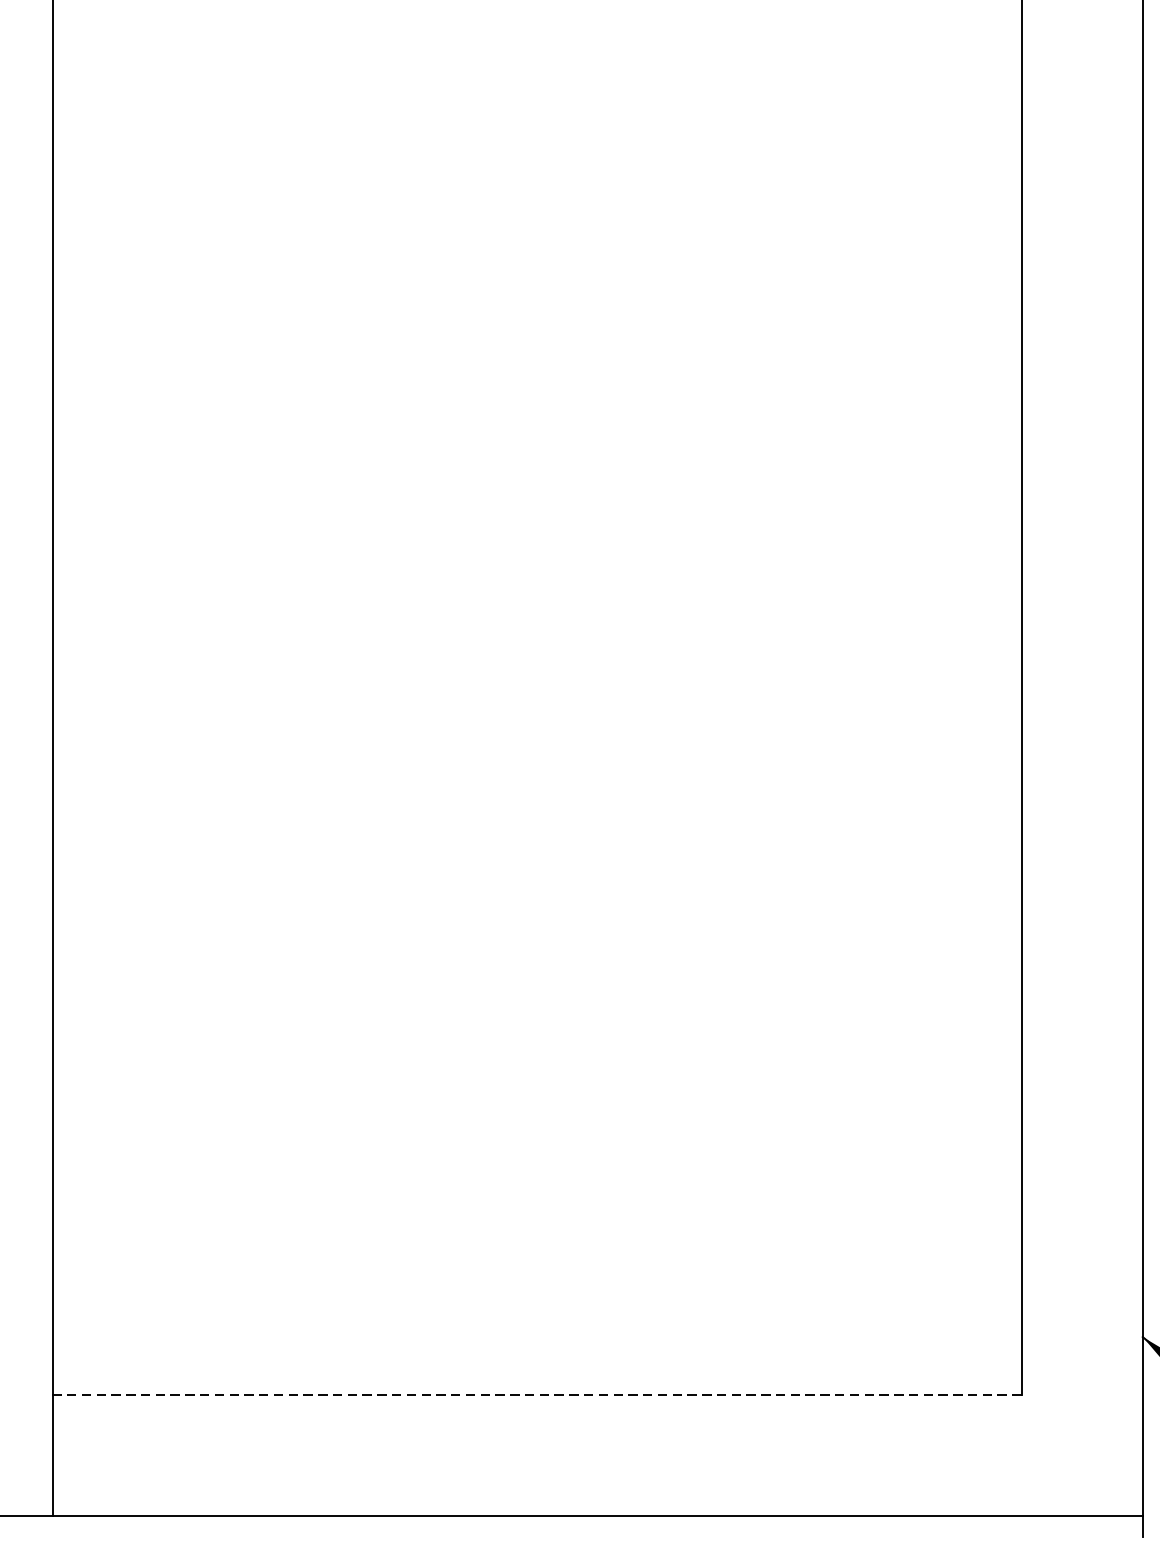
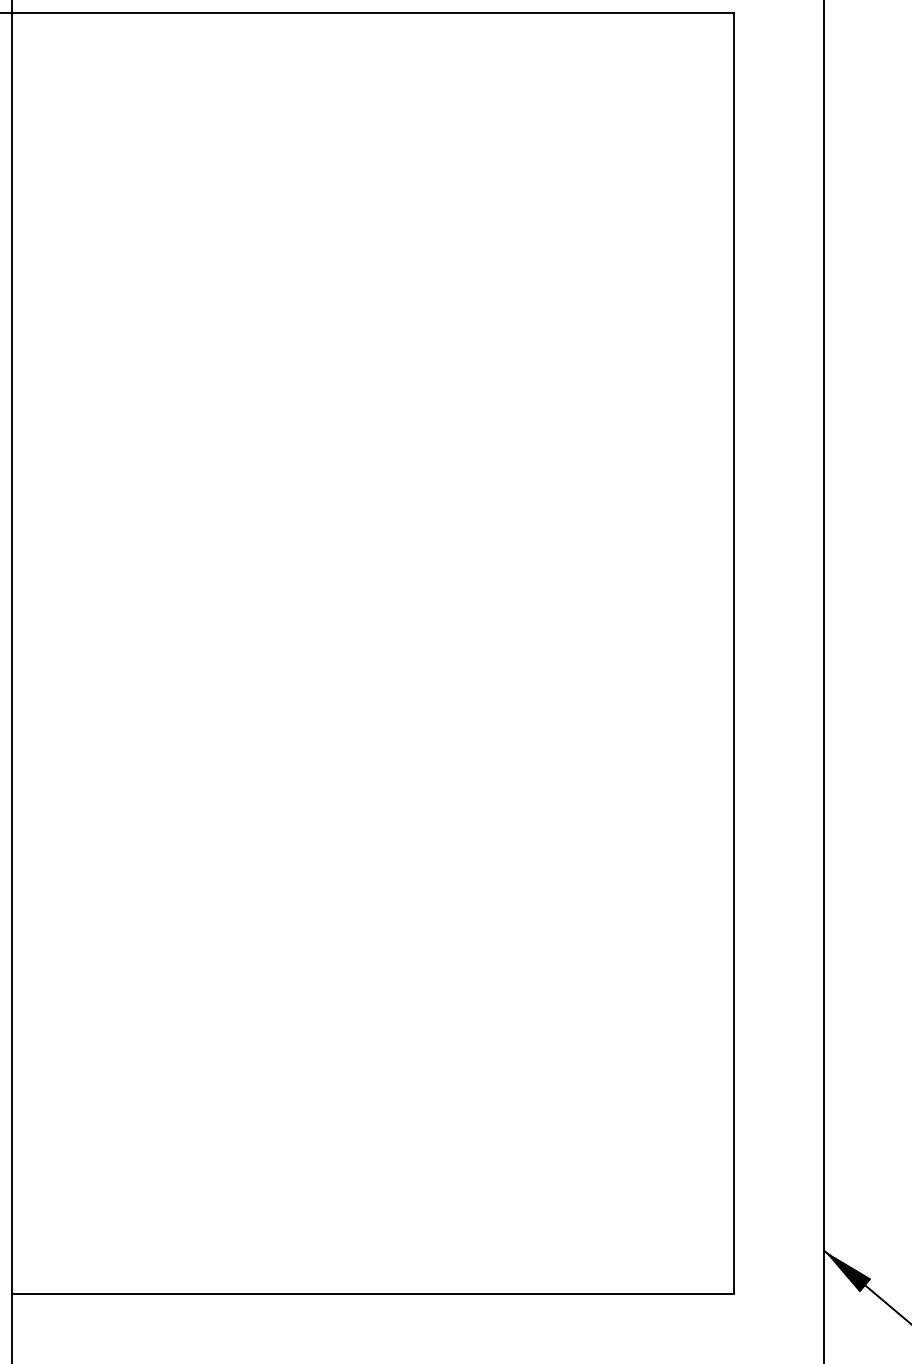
line: (537, 1394) -> (373, 1293), dashed -> solid

